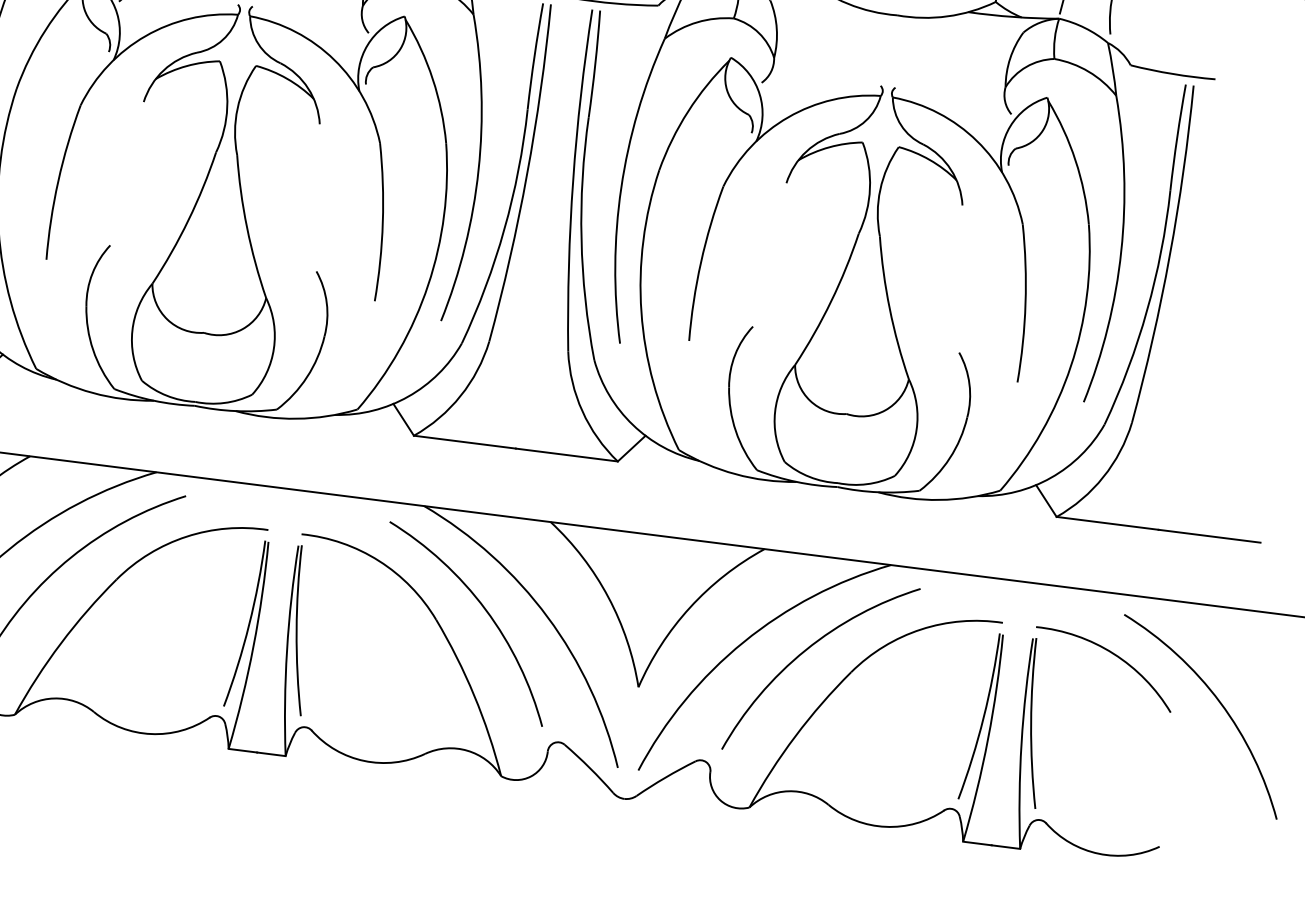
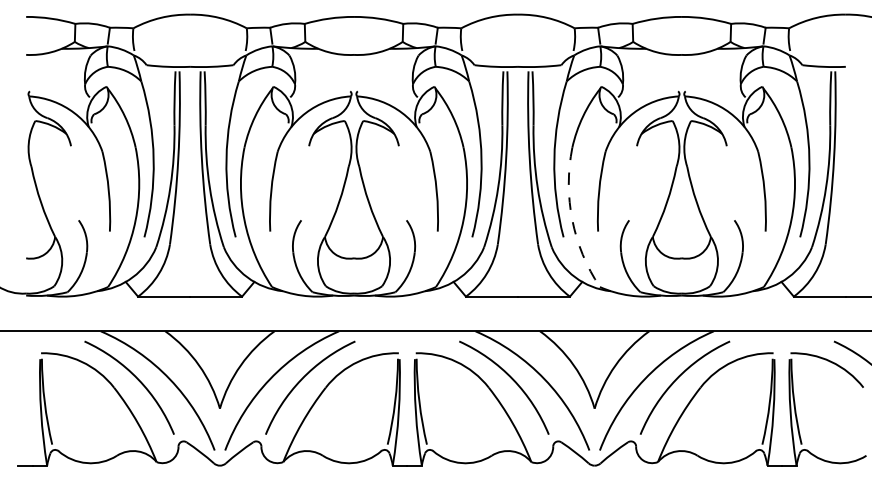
arc: (641, 312) -> (572, 220), solid -> dashed

